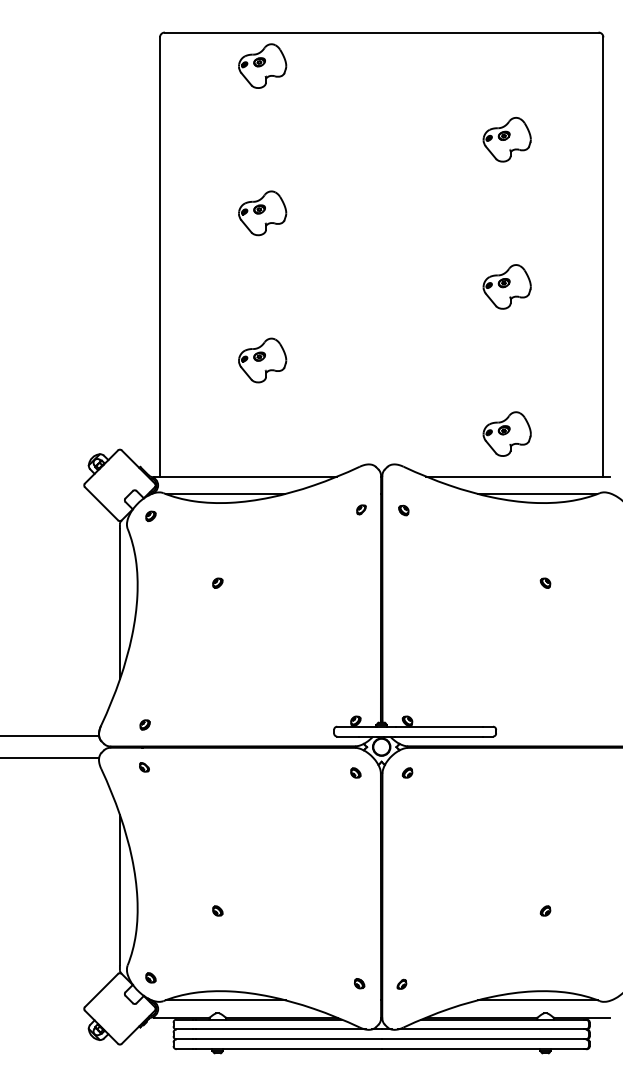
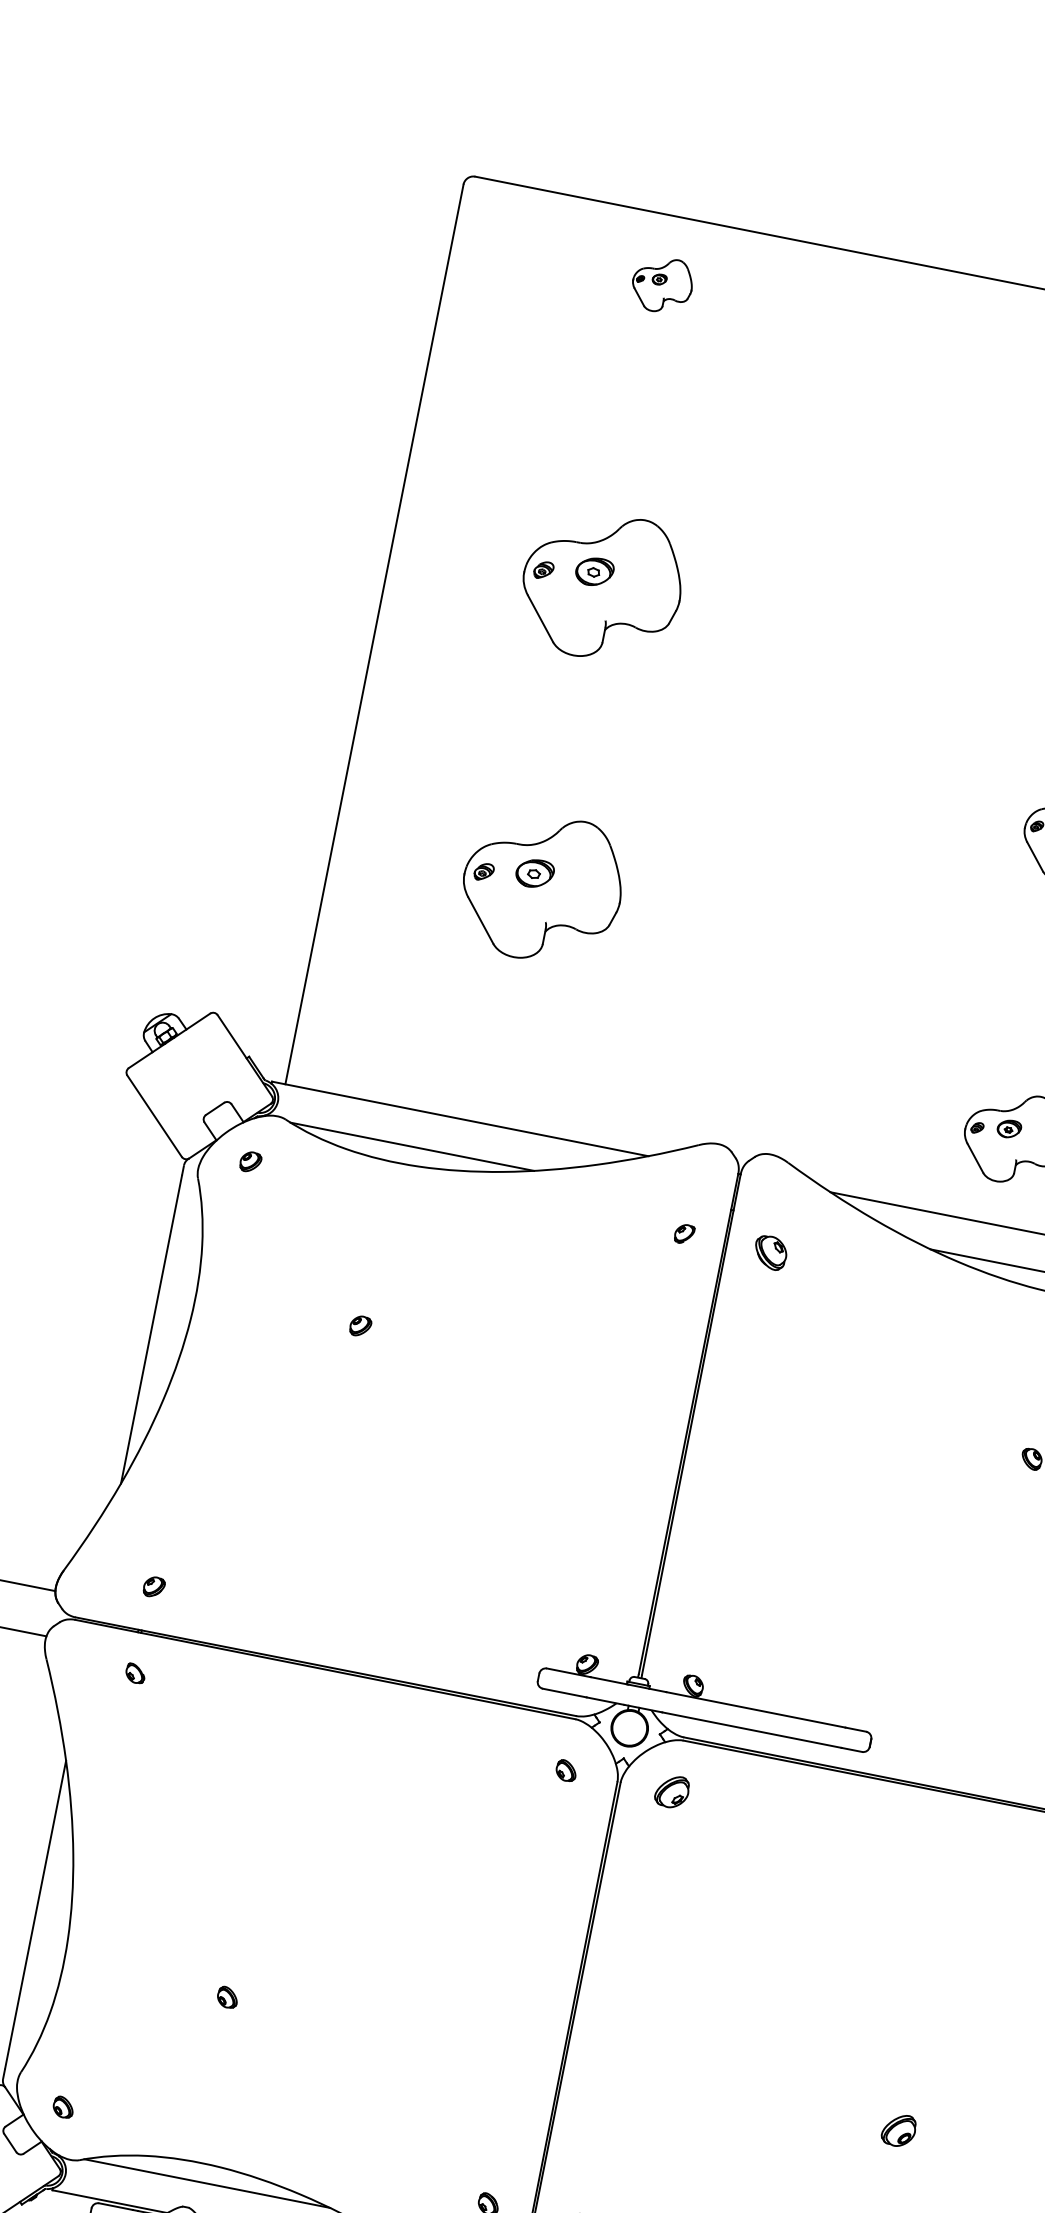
part: (262, 65) -> (662, 283), size x0.6
part: (262, 213) -> (602, 586), size x1.6
part: (262, 360) -> (542, 888), size x1.6
part: (403, 510) -> (770, 1252), size x1.6
part: (407, 772) -> (672, 1790), size x1.6
part: (545, 910) -> (899, 2129), size x1.6

